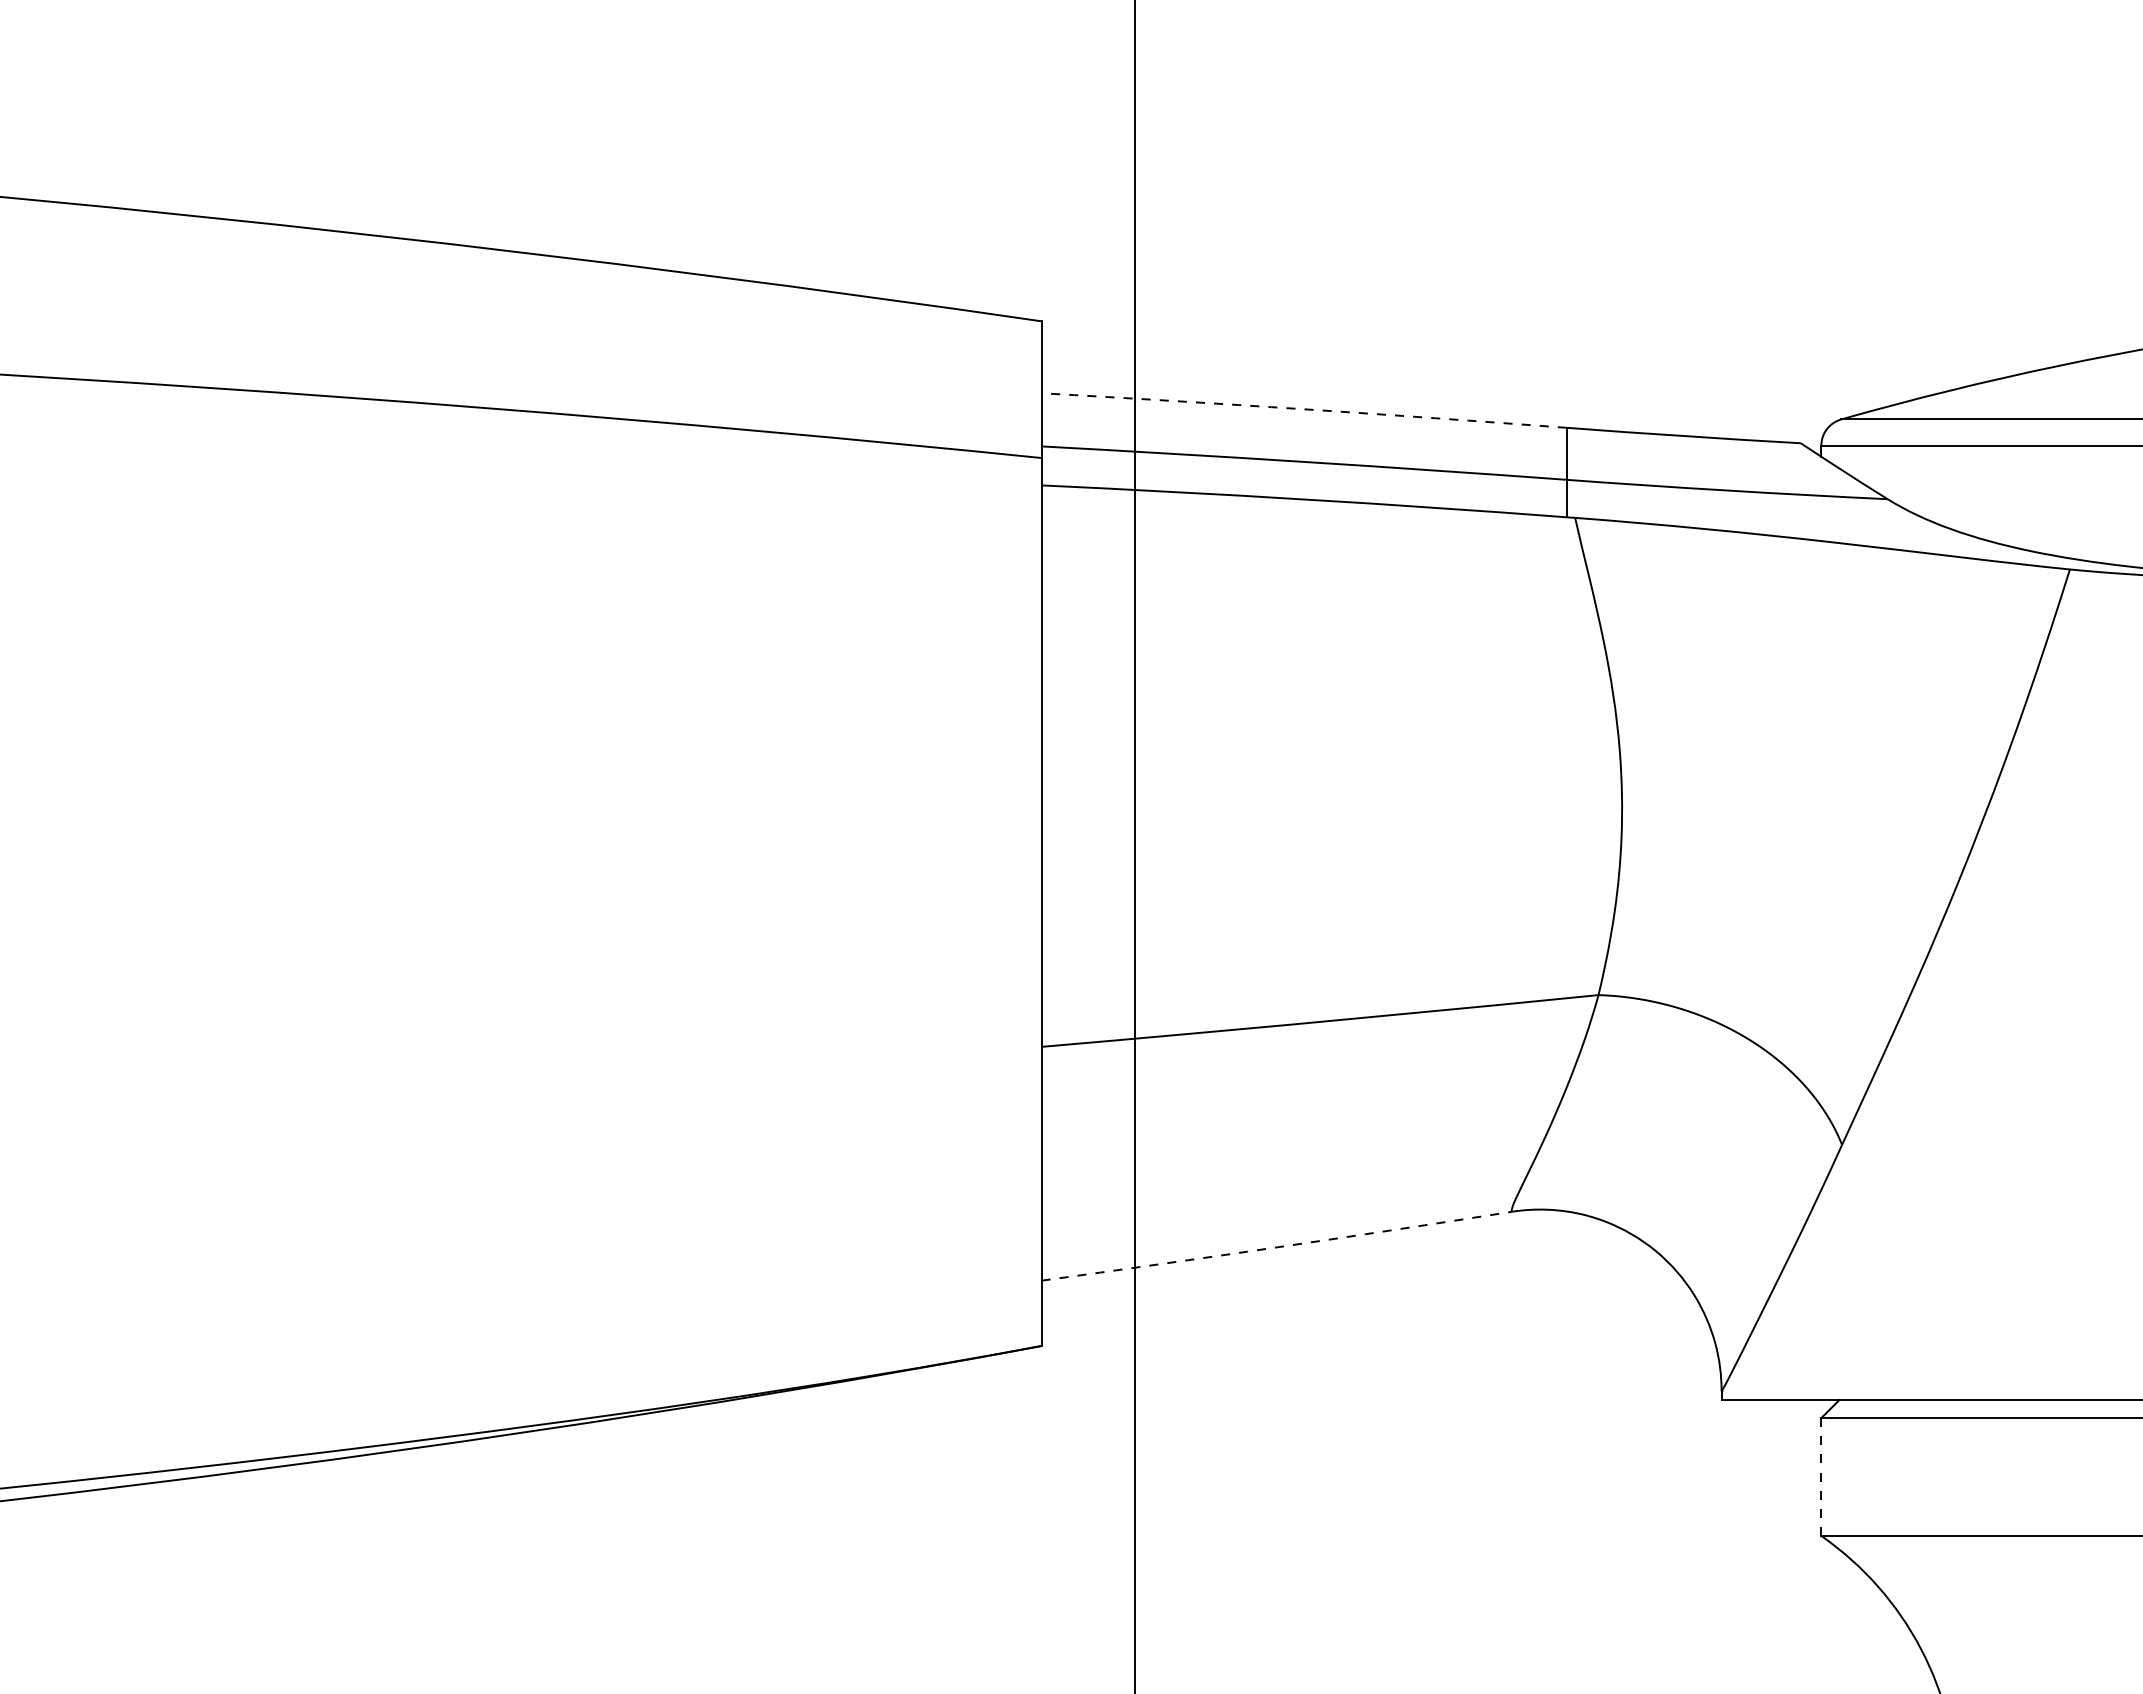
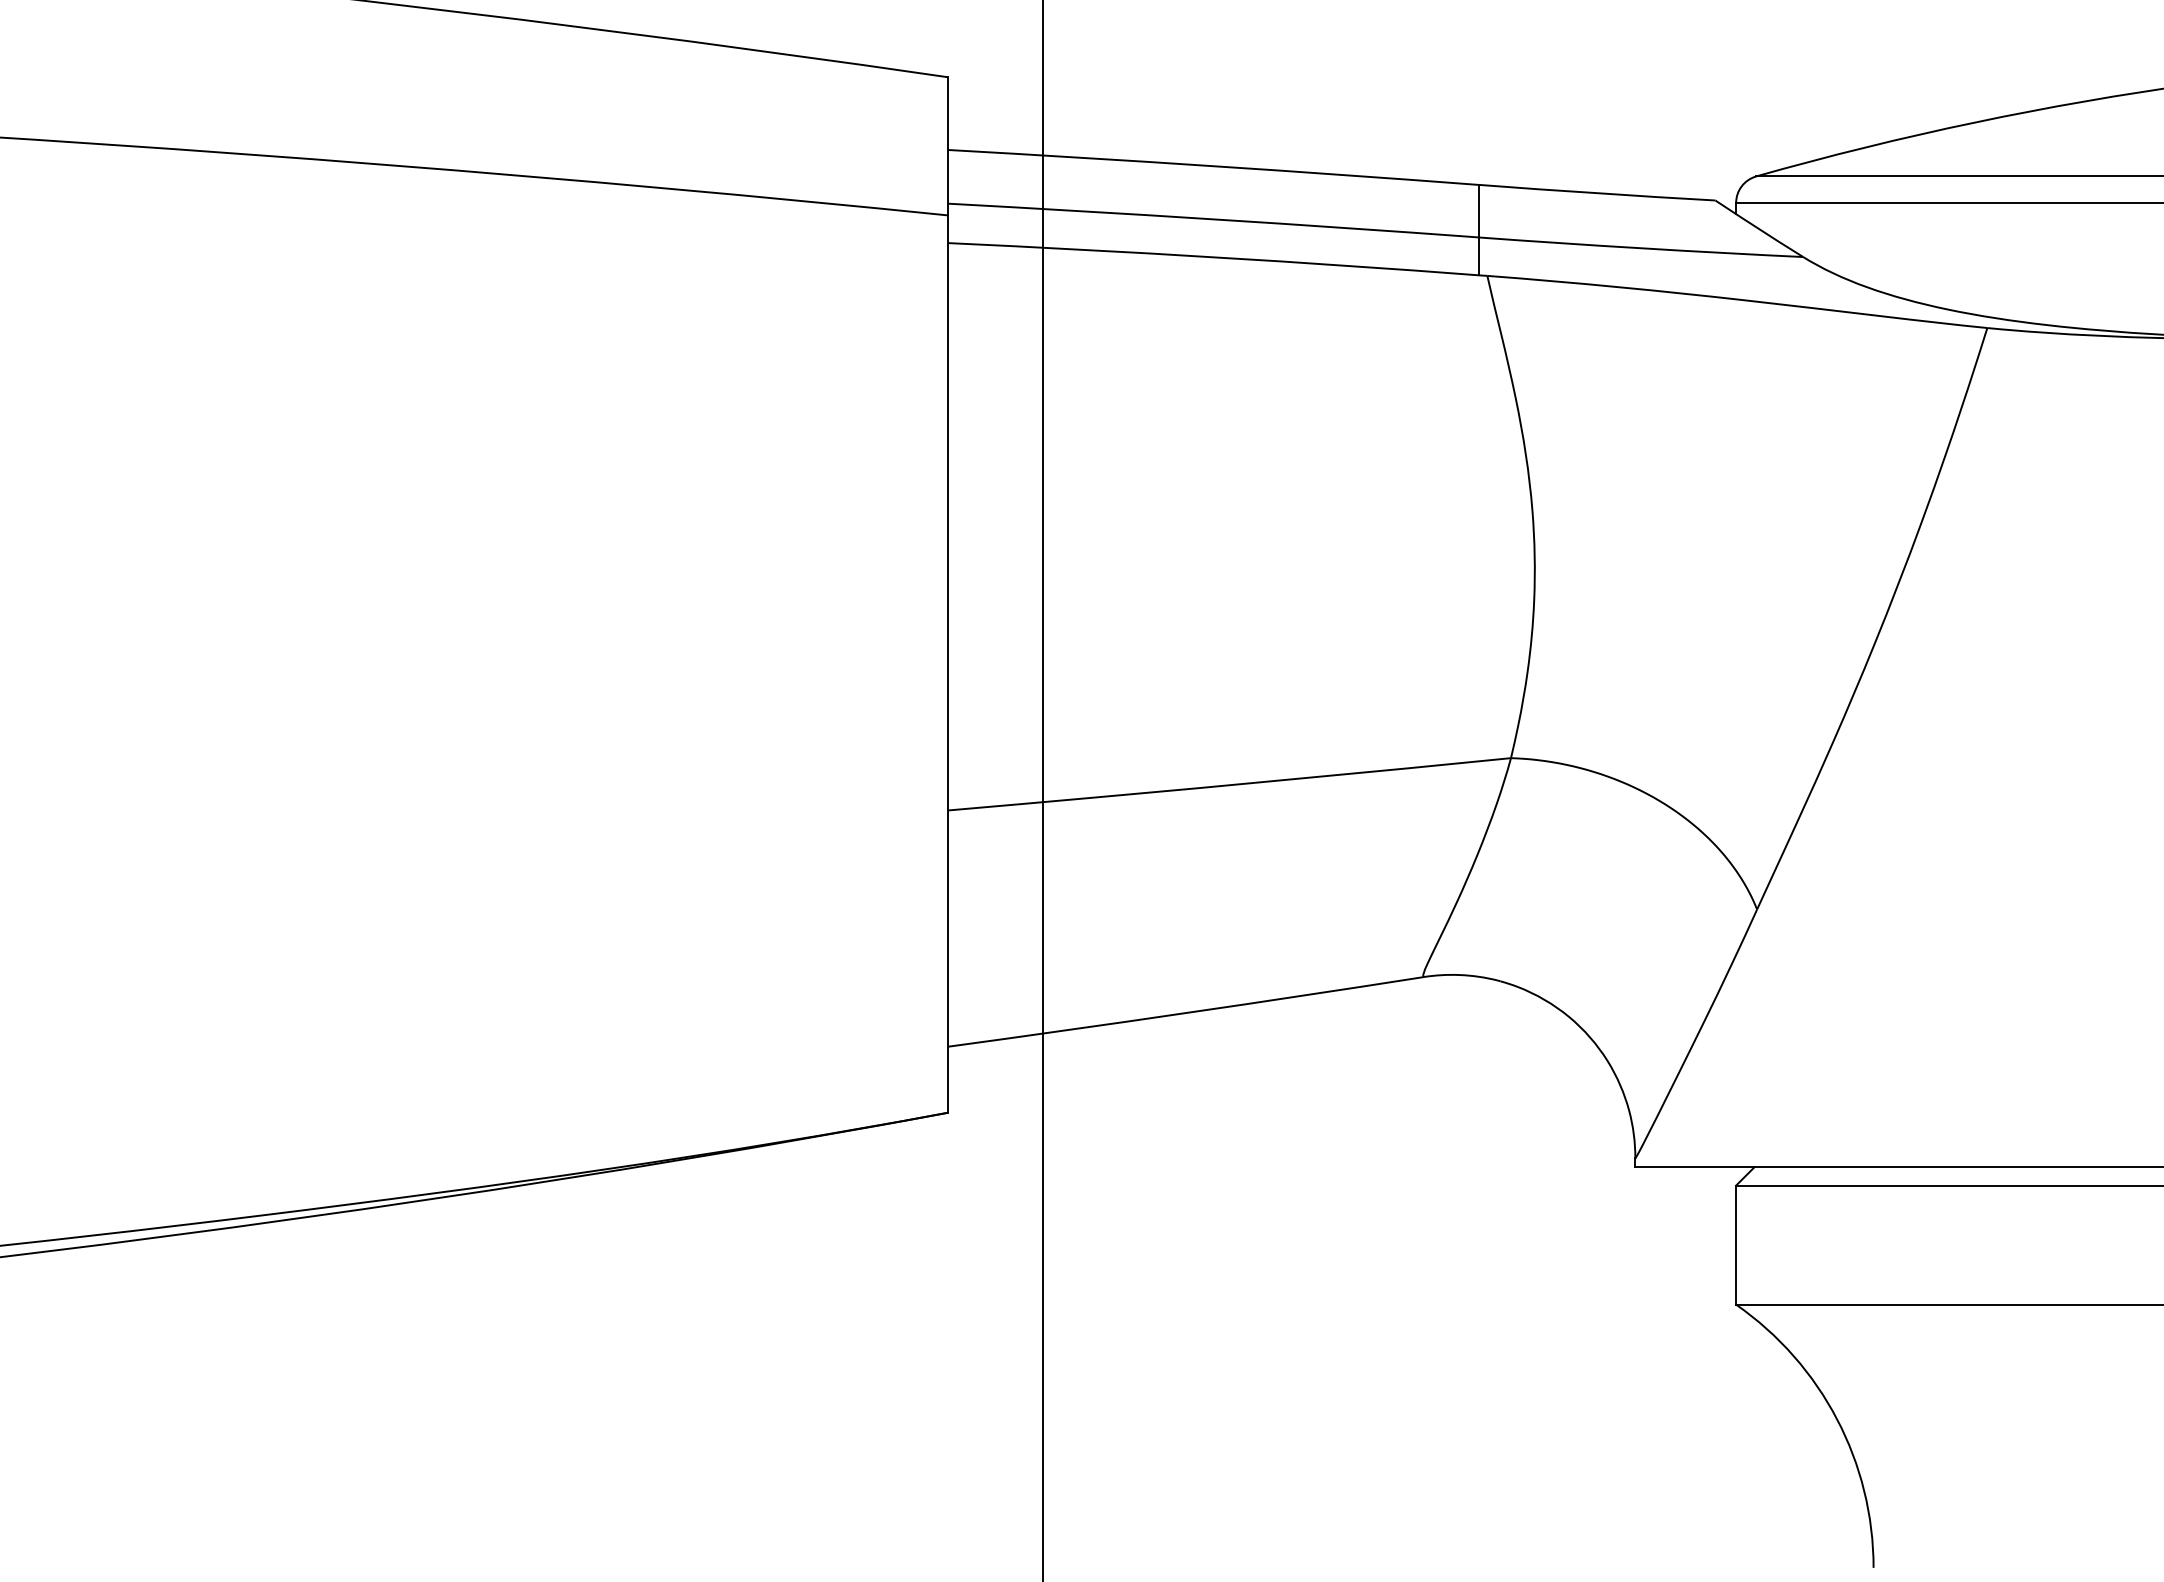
arc: (1304, 409) -> (1213, 166), dashed -> solid
arc: (1277, 1247) -> (1186, 1013), dashed -> solid
line: (1821, 1477) -> (1736, 1245), dashed -> solid

